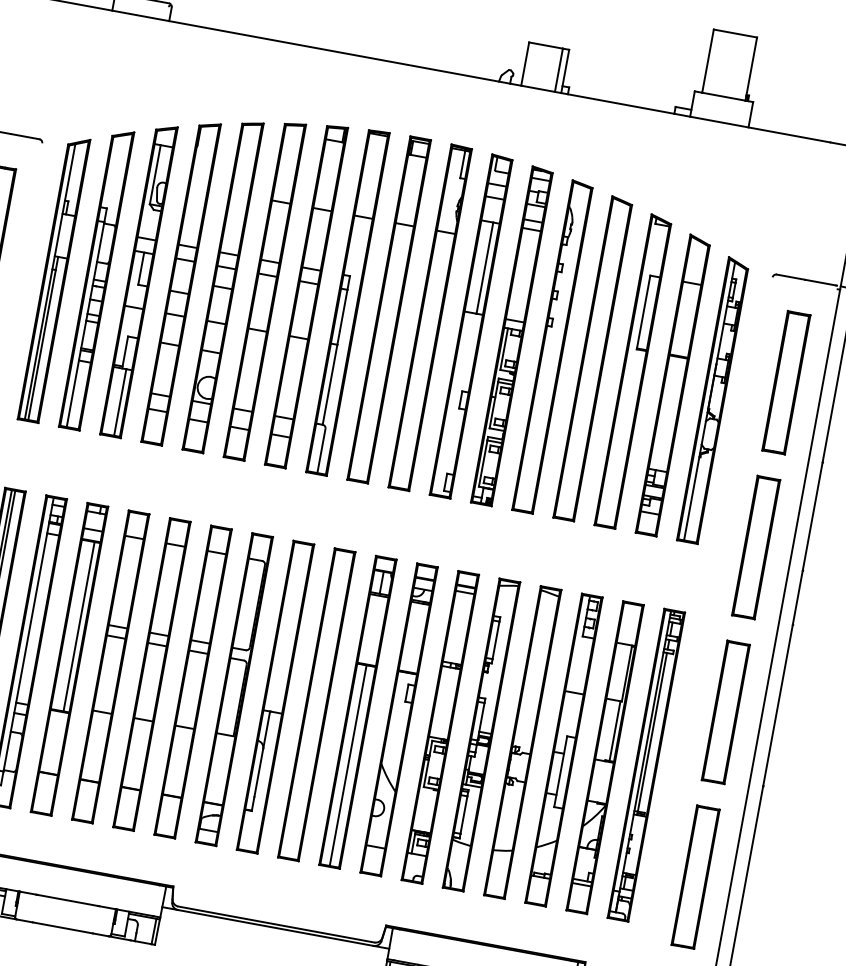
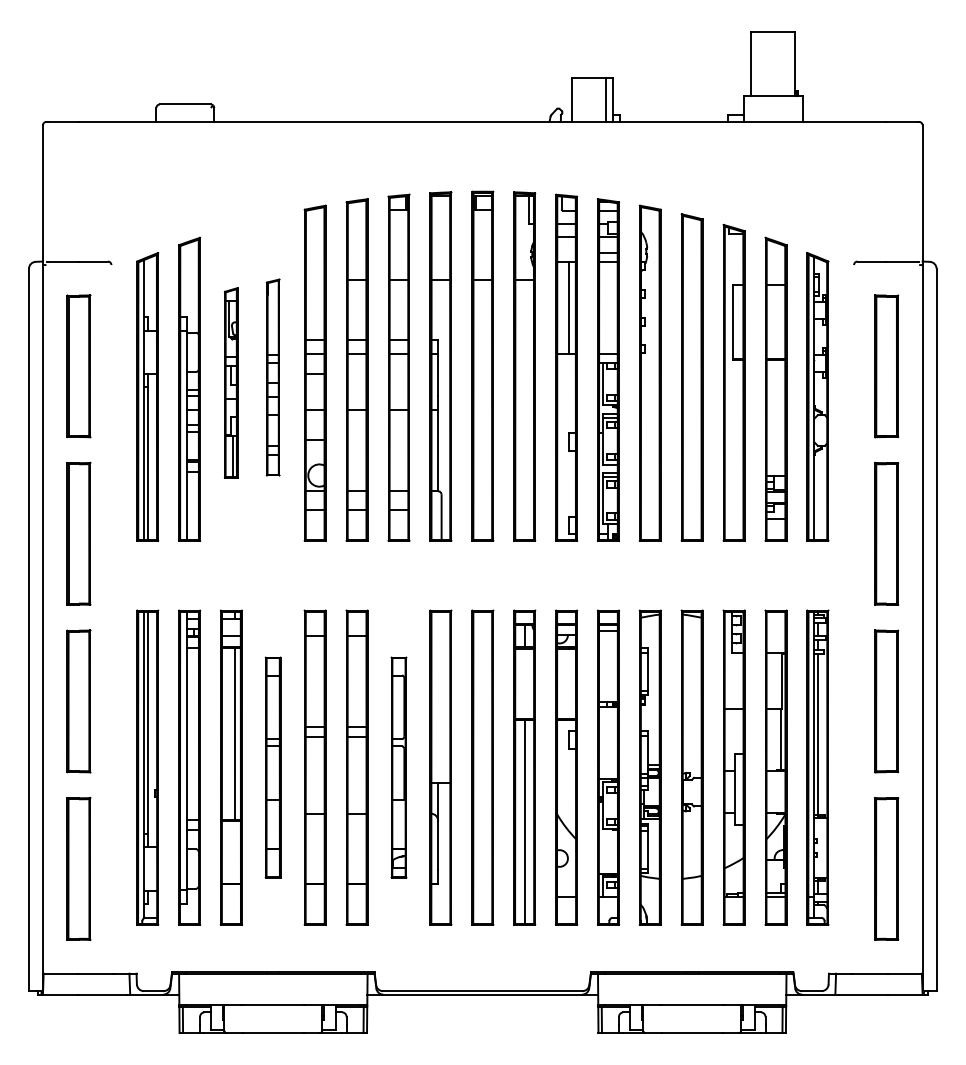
part: (138, 280) -> (230, 382), size x0.6
part: (180, 282) -> (272, 377), size x0.6
part: (109, 666) -> (272, 767), size x0.7
part: (233, 689) -> (398, 767), size x0.7

